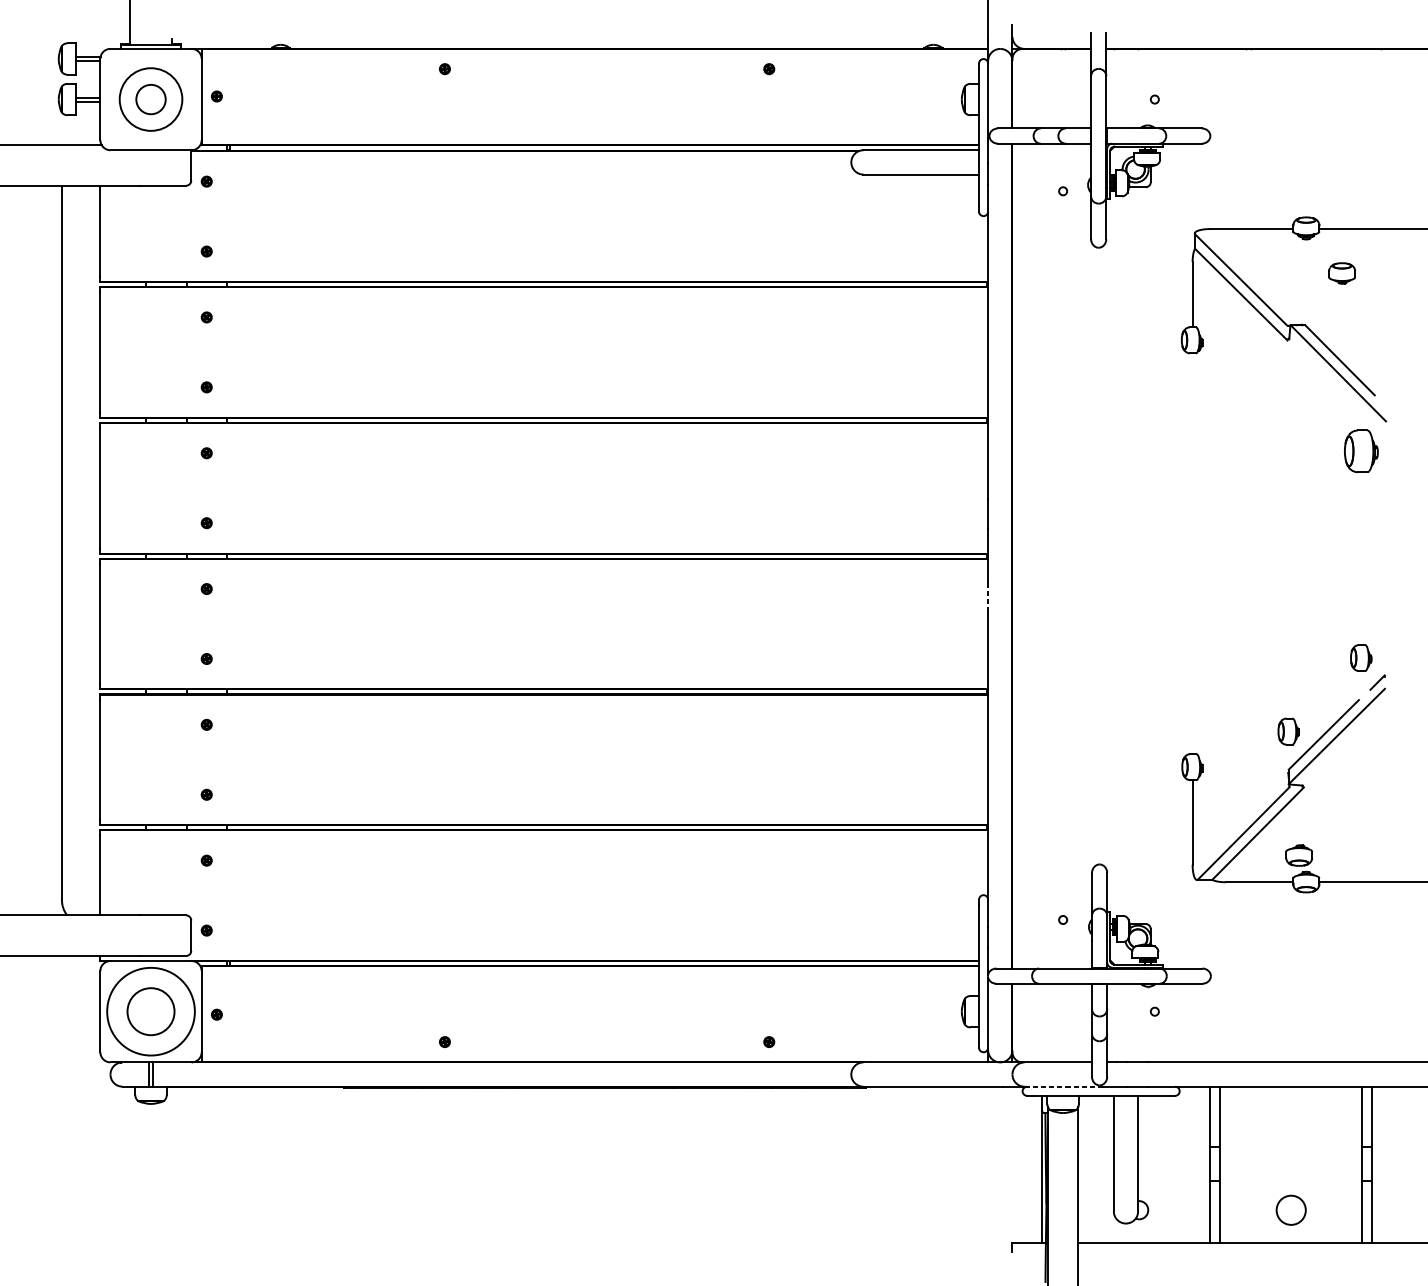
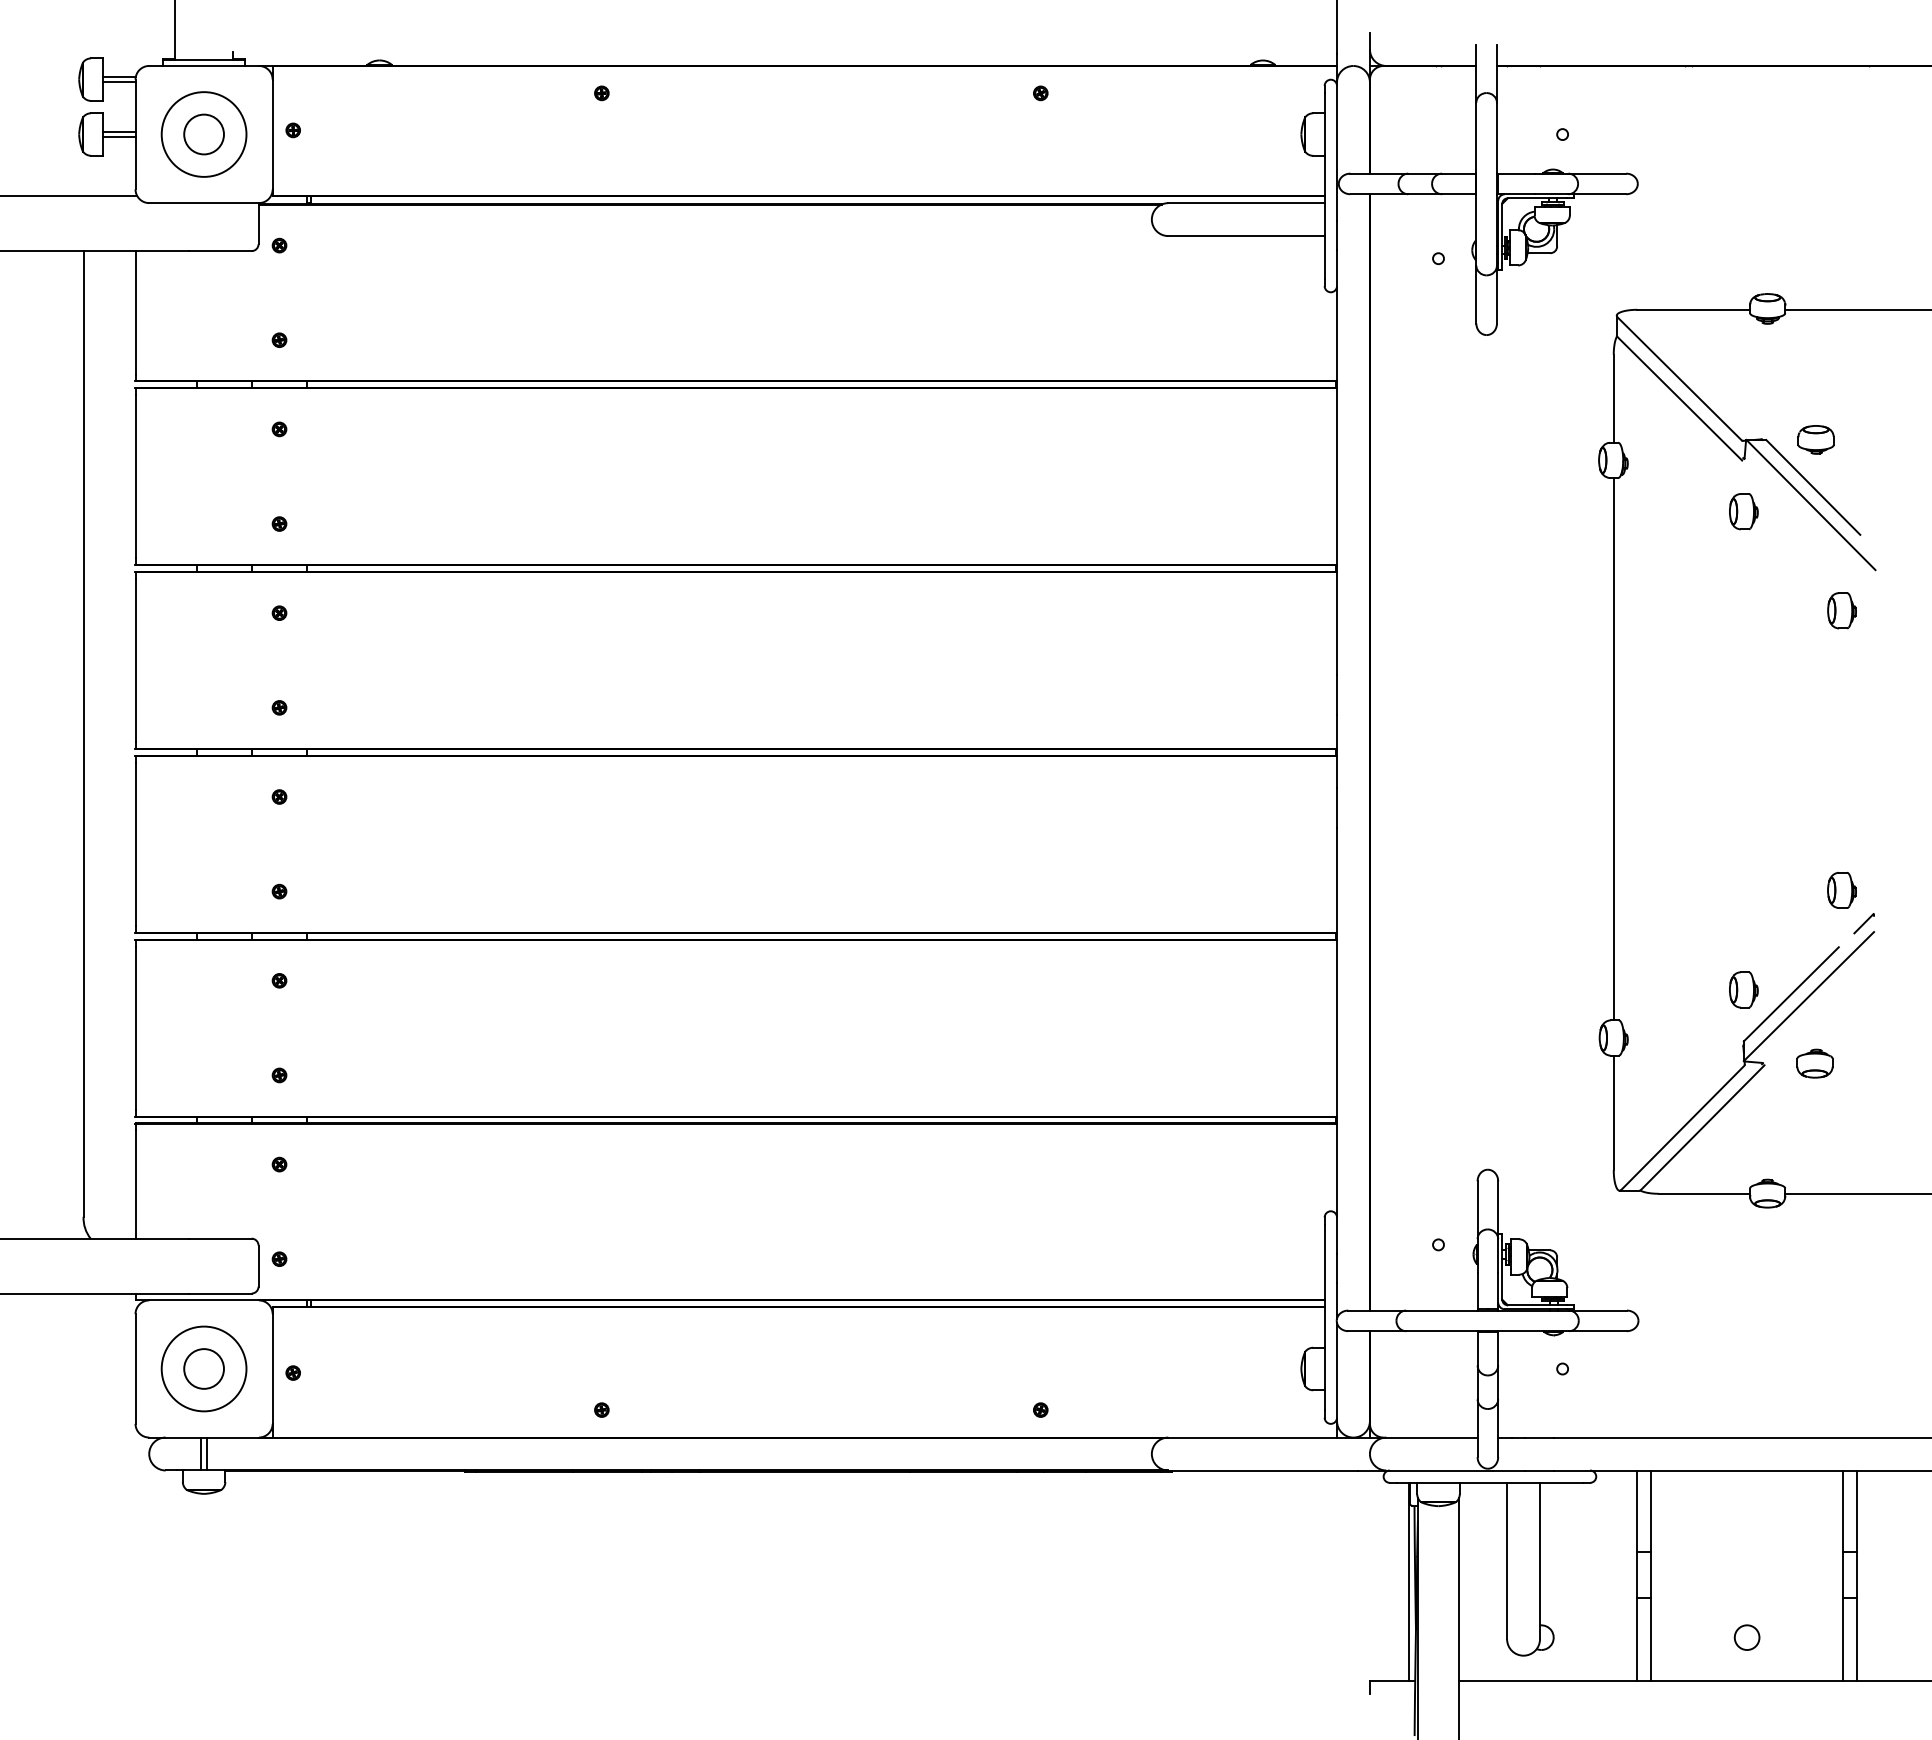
part: (1341, 273) -> (1815, 439), moved
part: (1288, 378) -> (1743, 511), added
part: (1360, 451) -> (1841, 610), size x0.62
line: (1192, 553) -> (1613, 749), added
line: (988, 597) -> (1337, 808), dashed -> solid
part: (1298, 855) -> (1814, 1063), moved
circle: (150, 1011) -> (203, 1368), size x0.62
circle: (150, 1011) -> (203, 1368), size x0.71
line: (1063, 1086) -> (1438, 1470), dashed -> solid
circle: (1290, 1210) -> (1746, 1637), size x0.62

